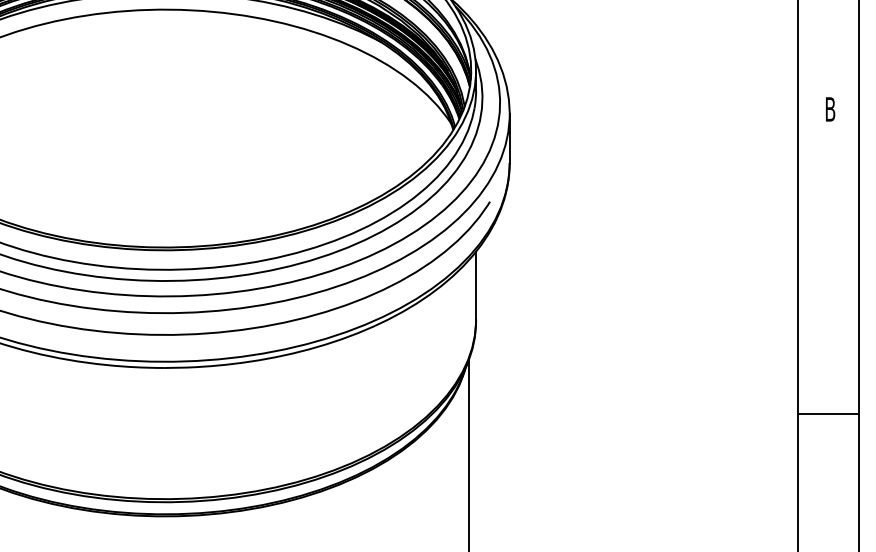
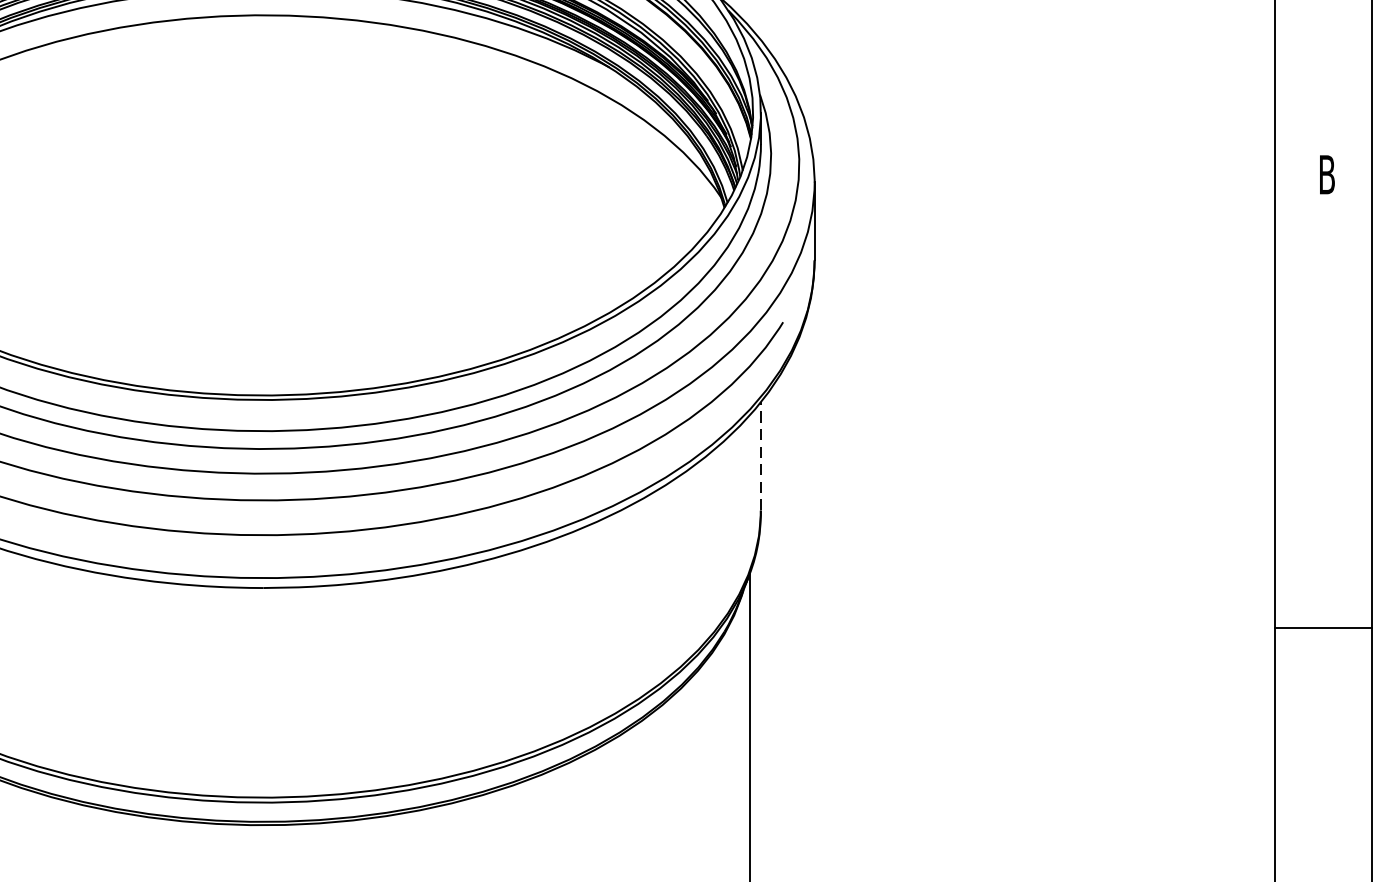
line: (476, 285) -> (761, 456), solid -> dashed
line: (827, 414) -> (1322, 628), moved

